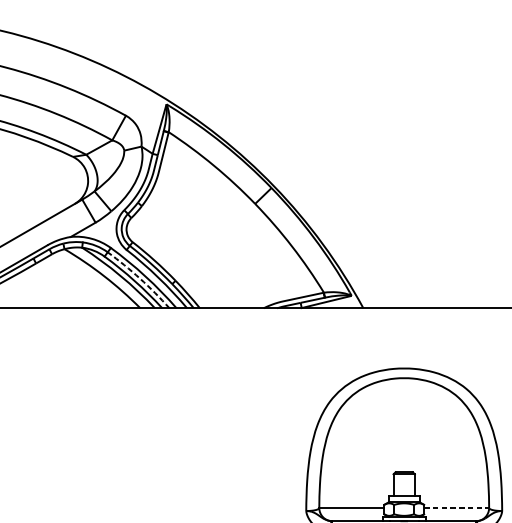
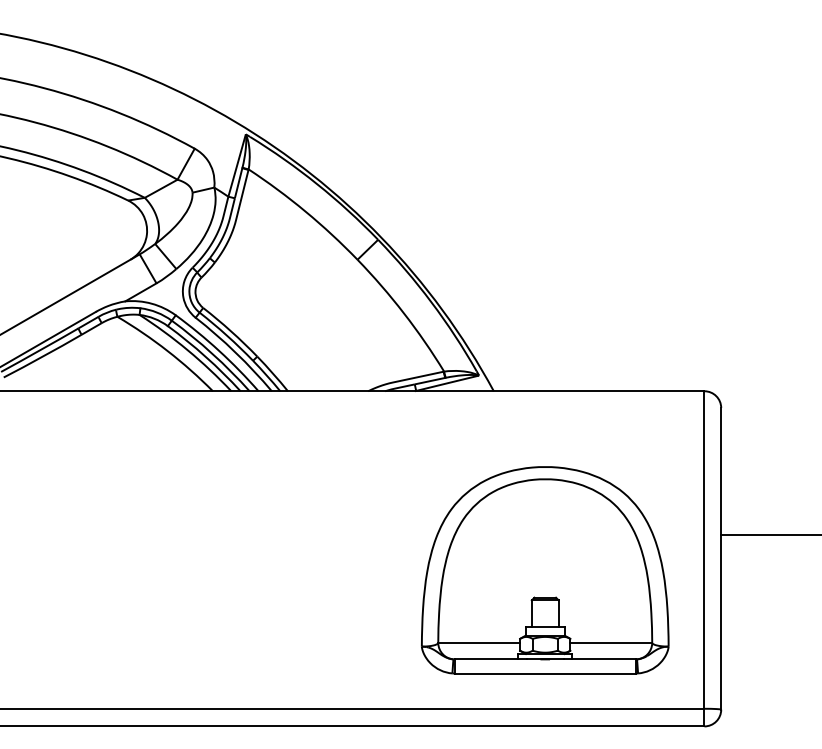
arc: (140, 278) -> (212, 353), dashed -> solid
line: (456, 508) -> (611, 643), dashed -> solid

